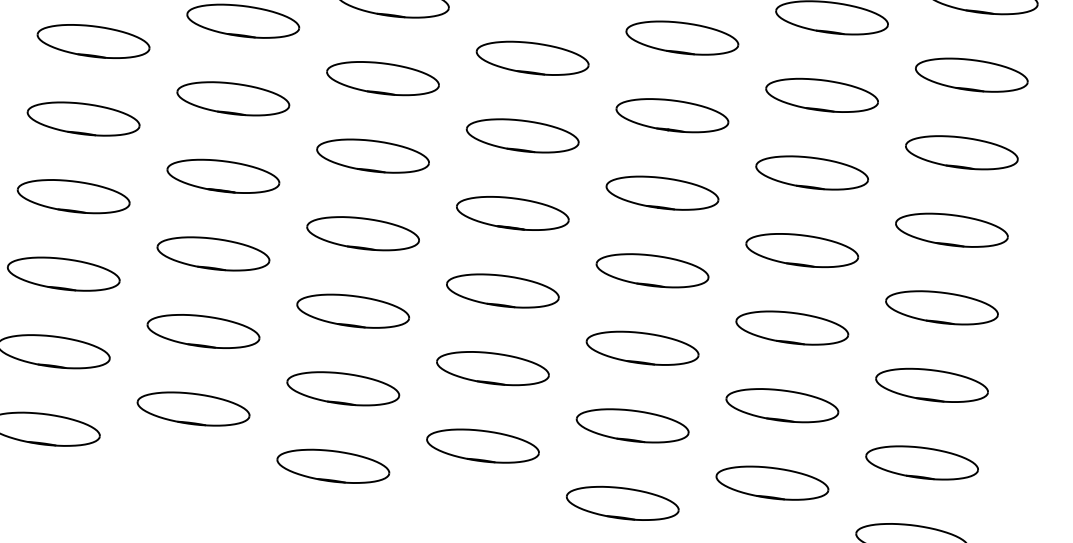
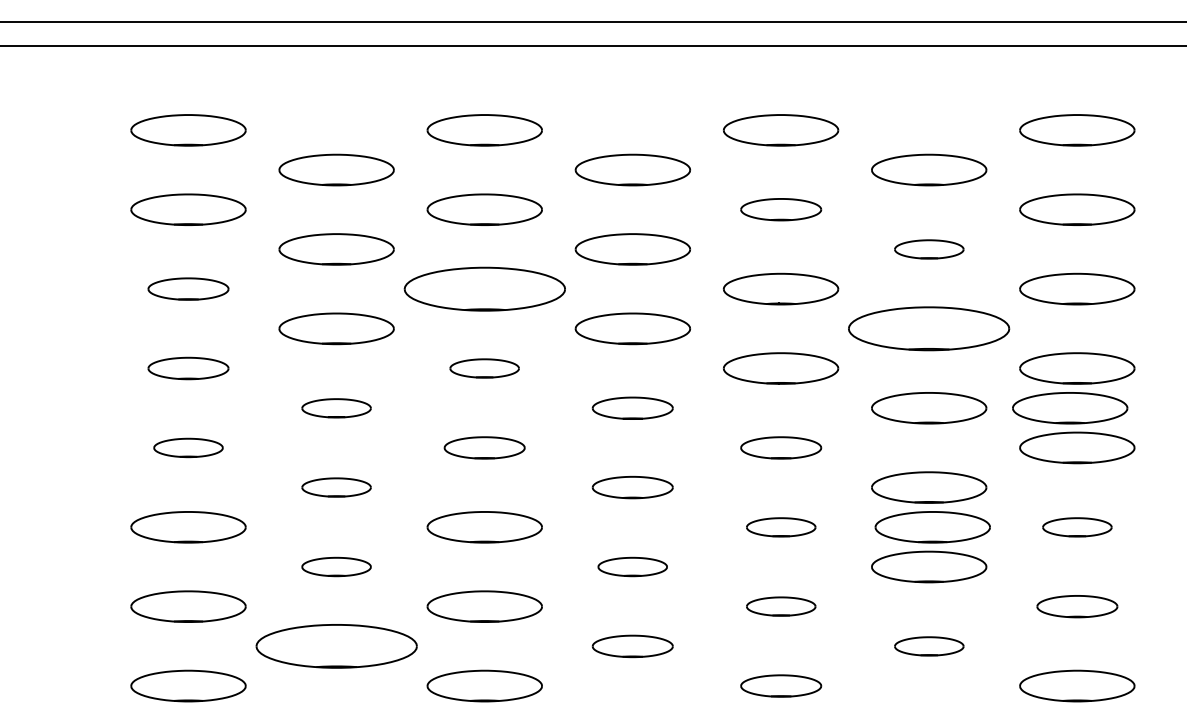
part: (682, 37) -> (781, 209), size x0.7
part: (93, 40) -> (188, 288), size x0.7
part: (382, 77) -> (484, 288), size x1.4
part: (822, 95) -> (929, 249), size x0.6
part: (83, 119) -> (188, 368), size x0.7
part: (372, 156) -> (484, 368), size x0.6
part: (812, 172) -> (929, 328), size x1.4
part: (223, 176) -> (336, 408), size x0.6
part: (73, 196) -> (188, 447), size x0.6
part: (512, 213) -> (632, 408), size x0.7
part: (362, 233) -> (484, 447), size x0.7
part: (213, 253) -> (336, 487), size x0.6
part: (940, 268) -> (1070, 408), added
part: (653, 270) -> (781, 447), size x0.7
part: (502, 290) -> (632, 487), size x0.7
part: (203, 330) -> (336, 566), size x0.6
part: (643, 348) -> (781, 527), size x0.6
part: (790, 367) -> (932, 527), added
part: (492, 368) -> (632, 566), size x0.6
part: (932, 385) -> (1077, 527), size x0.6
part: (193, 409) -> (336, 646), size x1.4
part: (633, 425) -> (781, 606), size x0.6
part: (482, 446) -> (632, 646), size x0.7
part: (922, 462) -> (1077, 606), size x0.7
part: (772, 483) -> (929, 646), size x0.6
part: (623, 502) -> (781, 685), size x0.7

